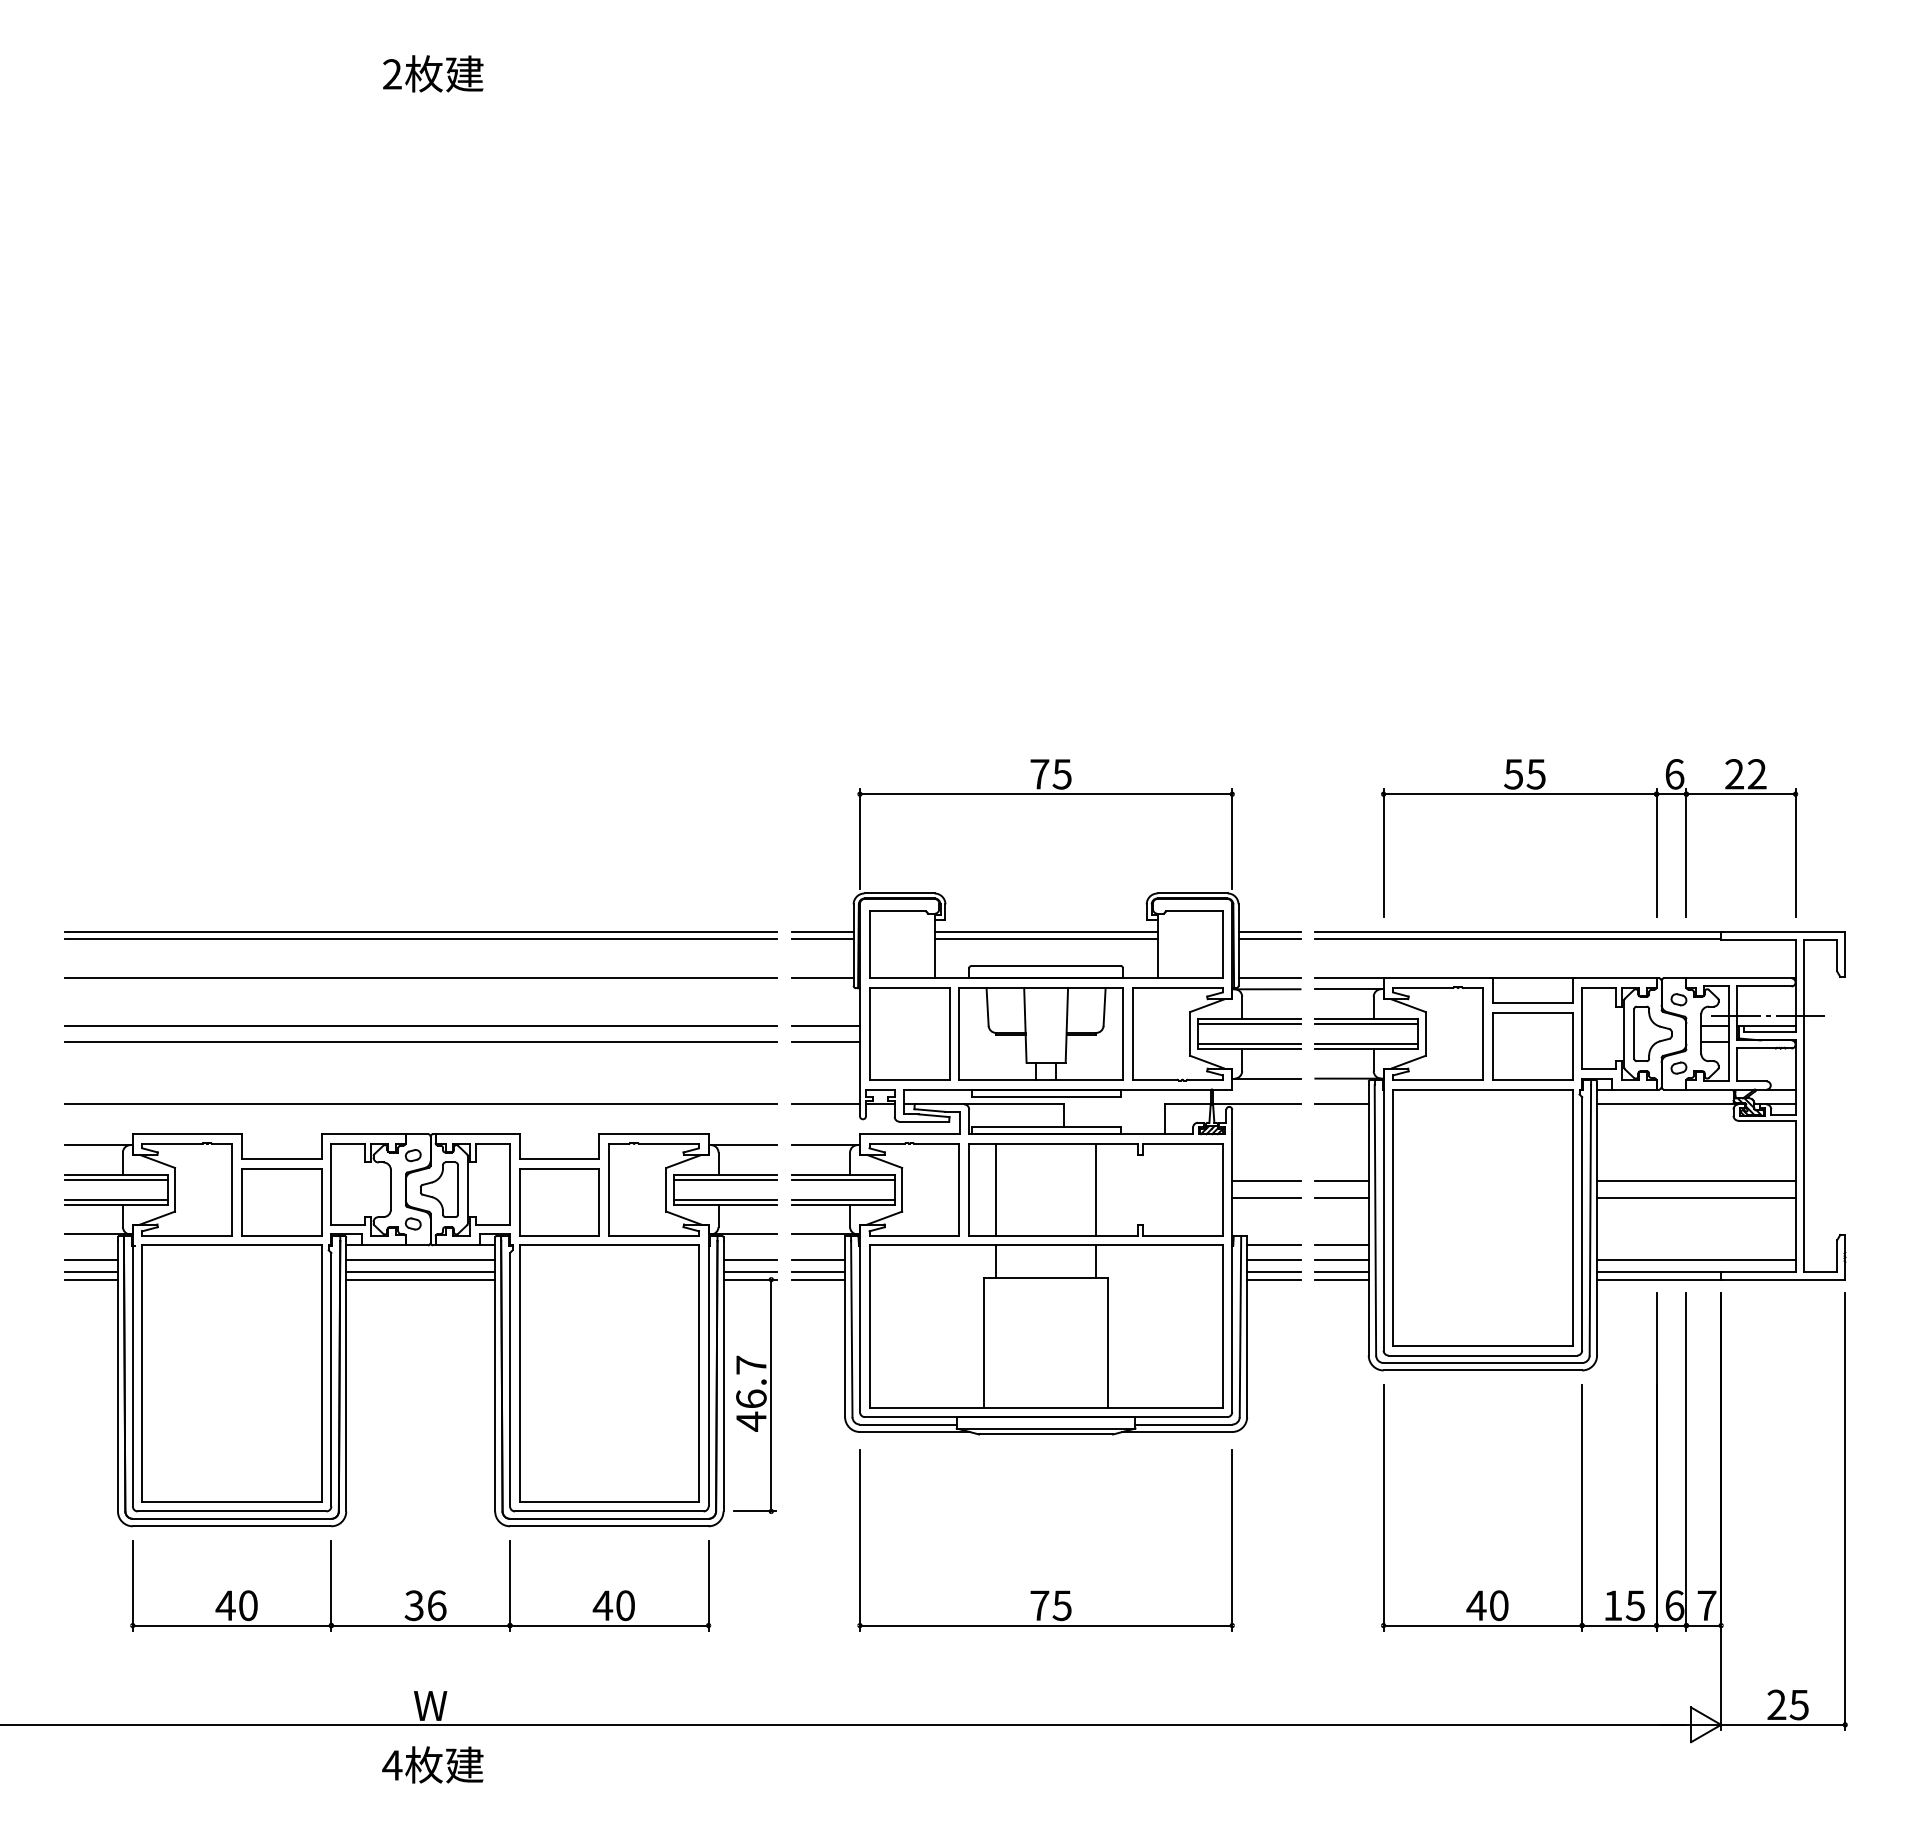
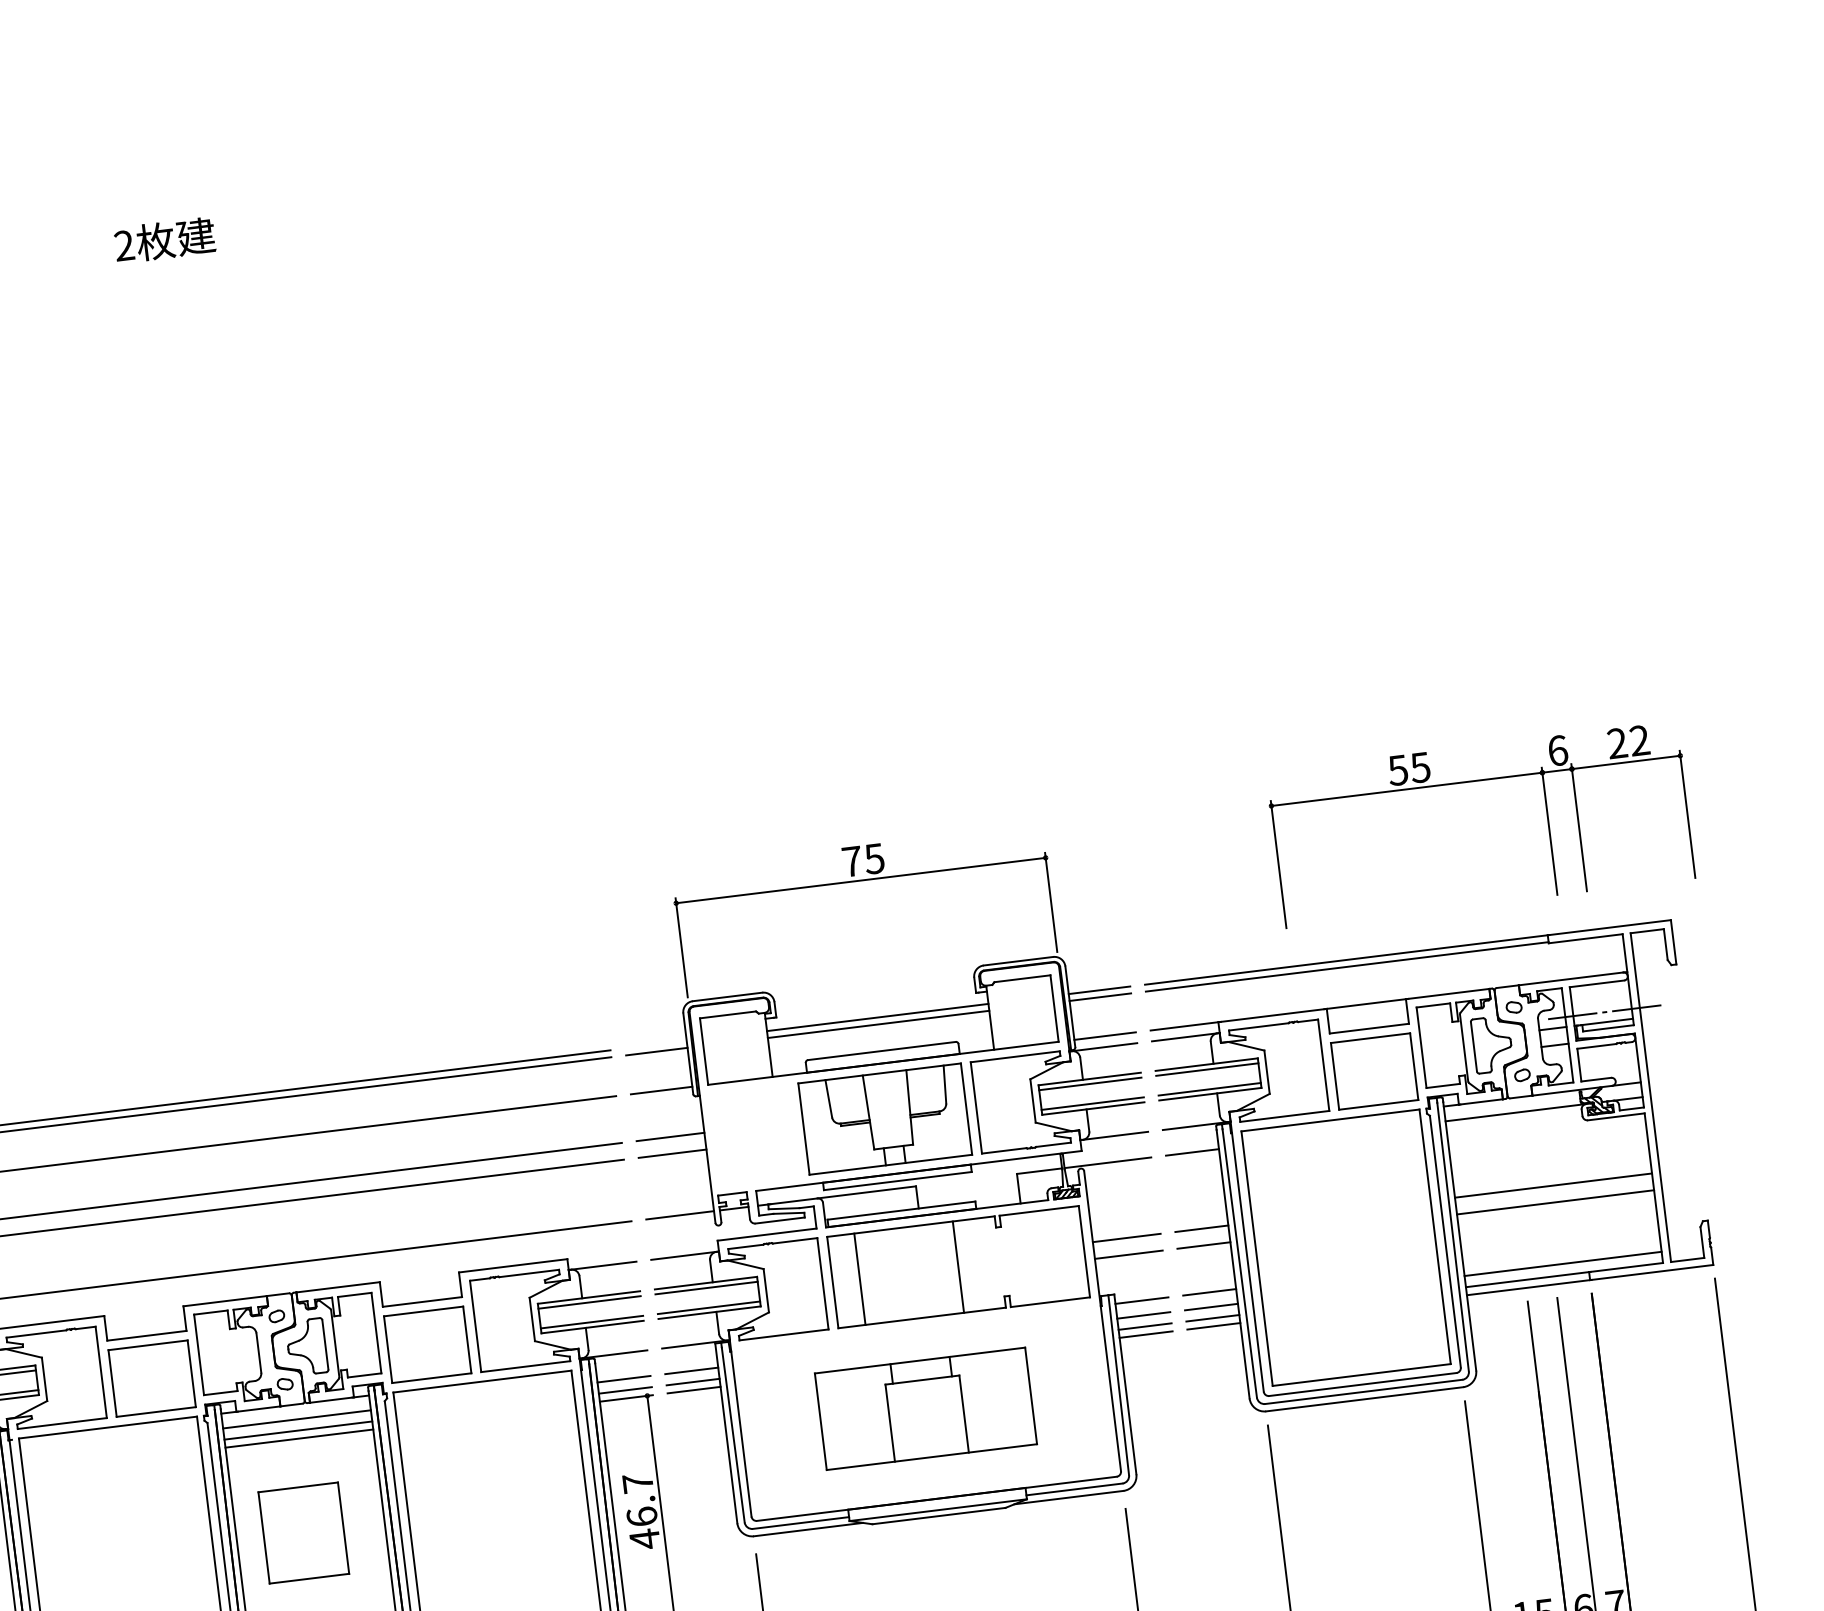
part: (1589, 794) -> (1475, 781), moved
line: (822, 932) -> (655, 1045), removed
part: (909, 1033) -> (303, 1532), moved
part: (1046, 1326) -> (926, 1408), size x0.6

